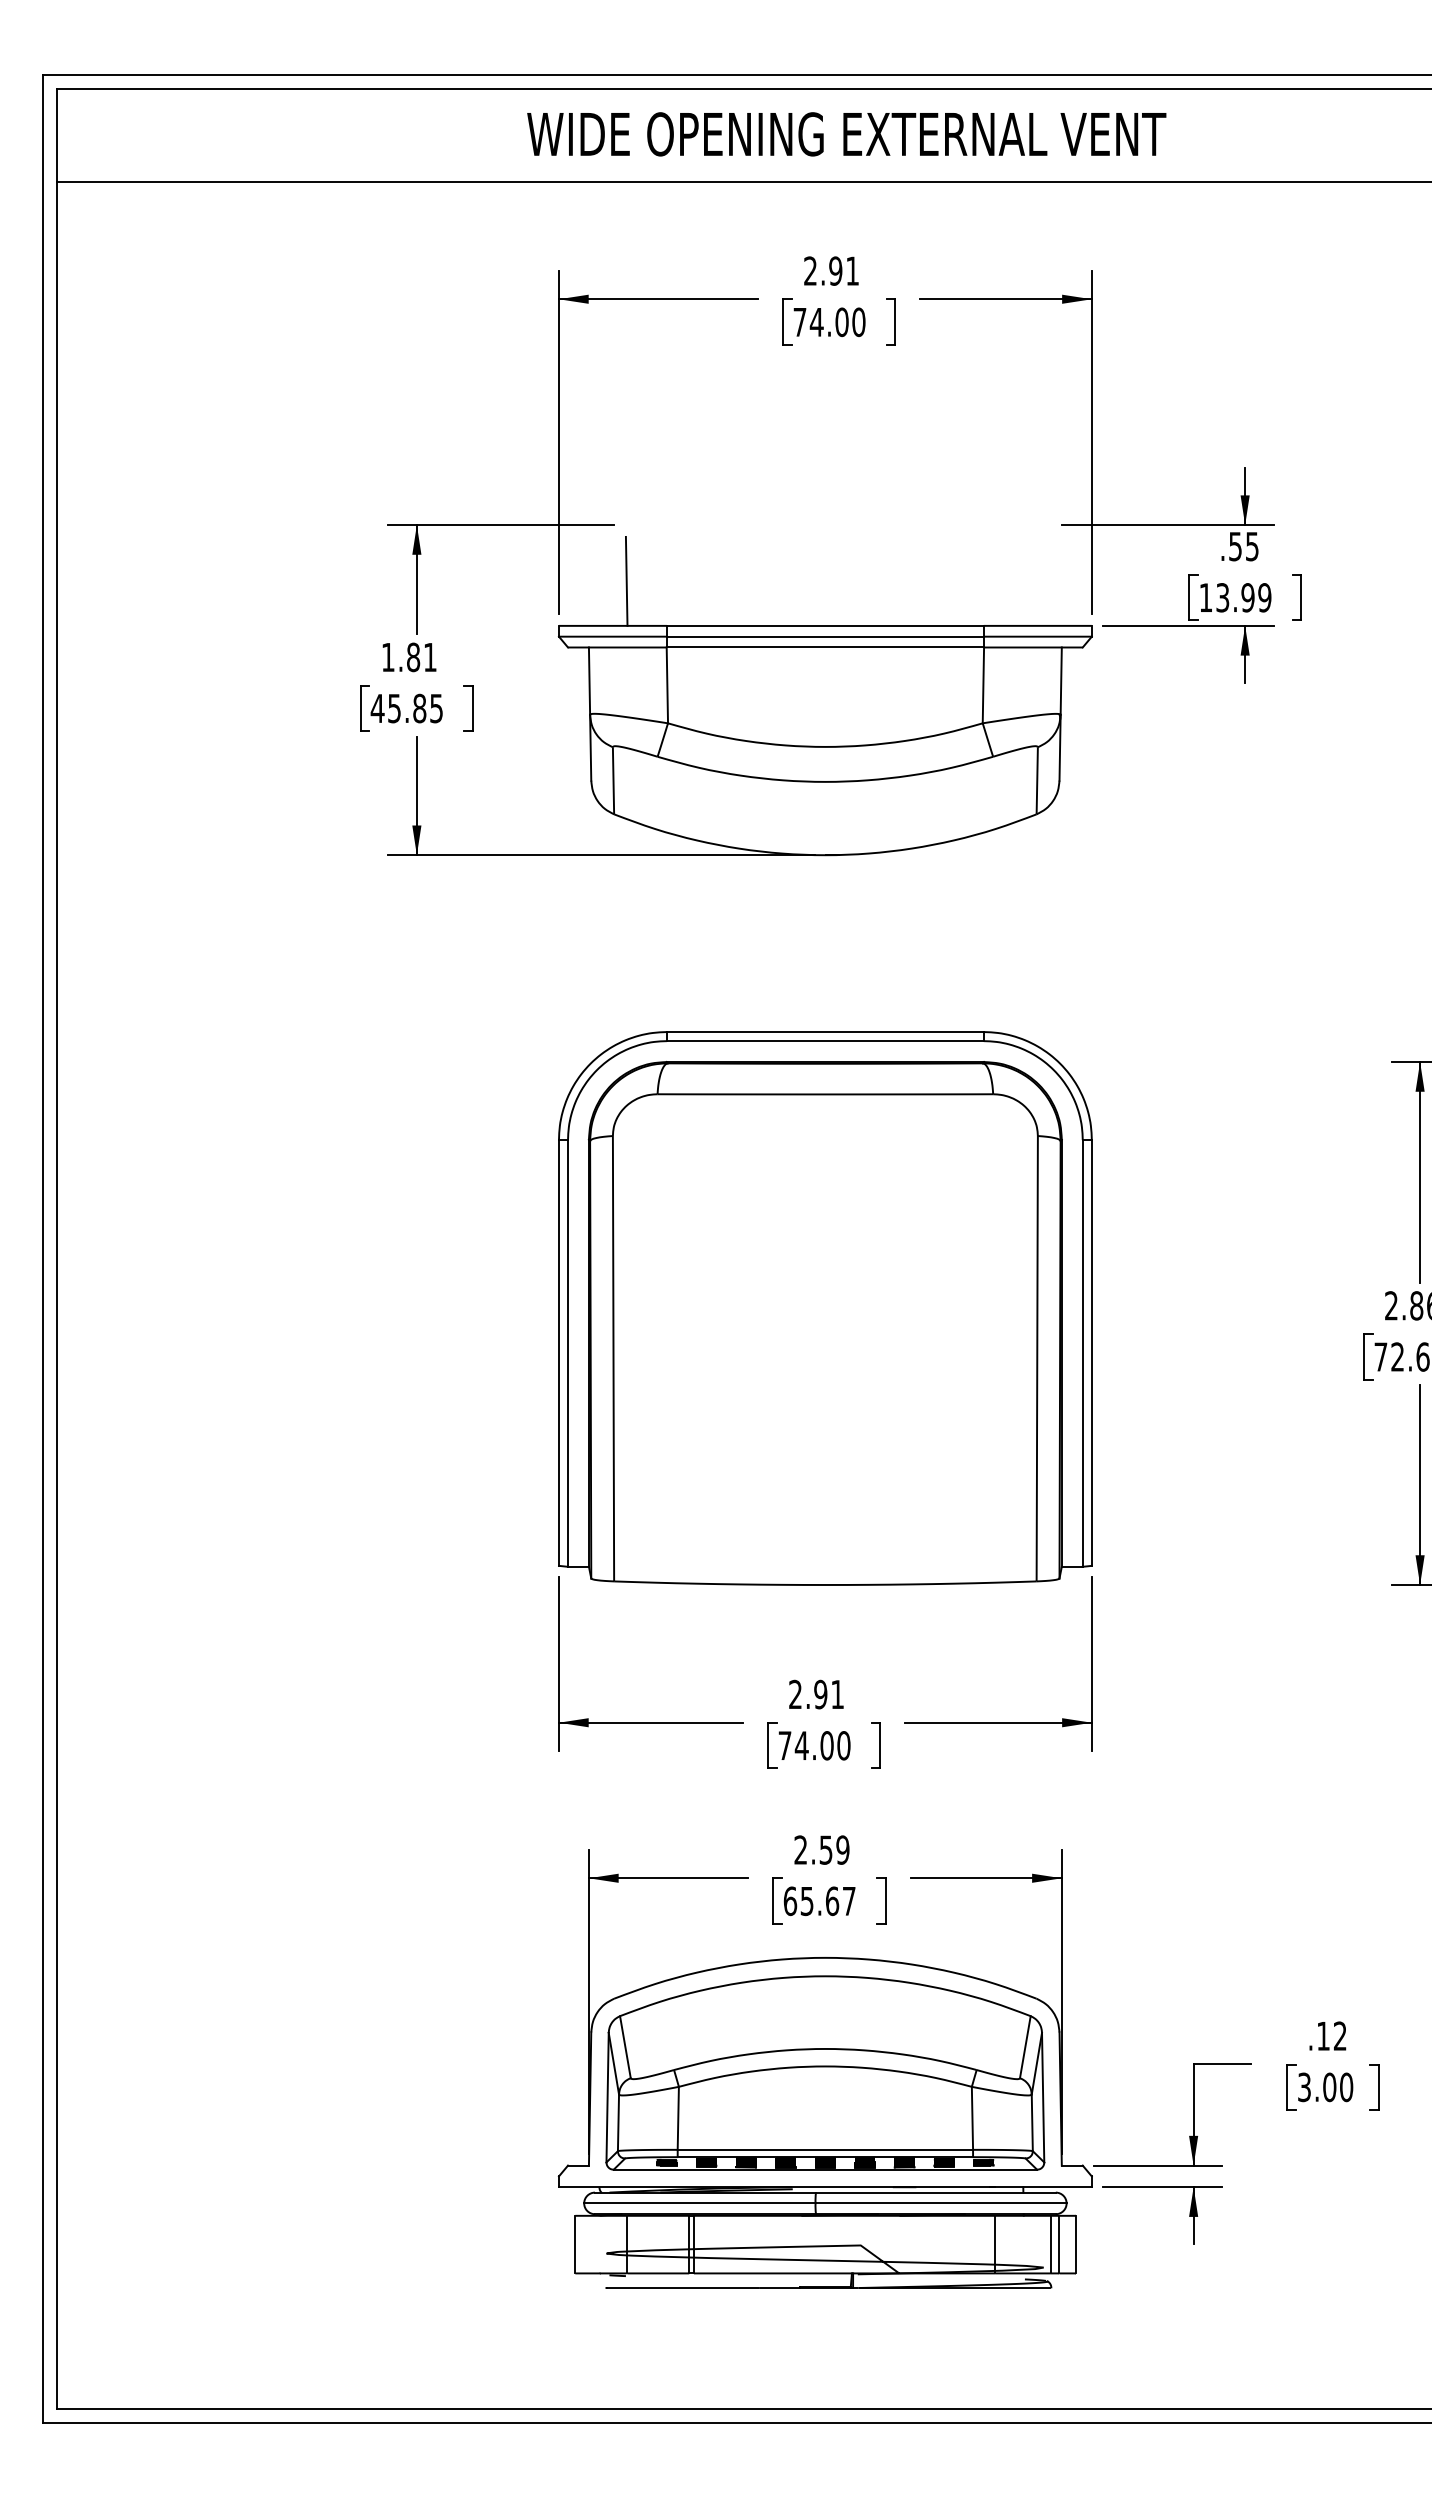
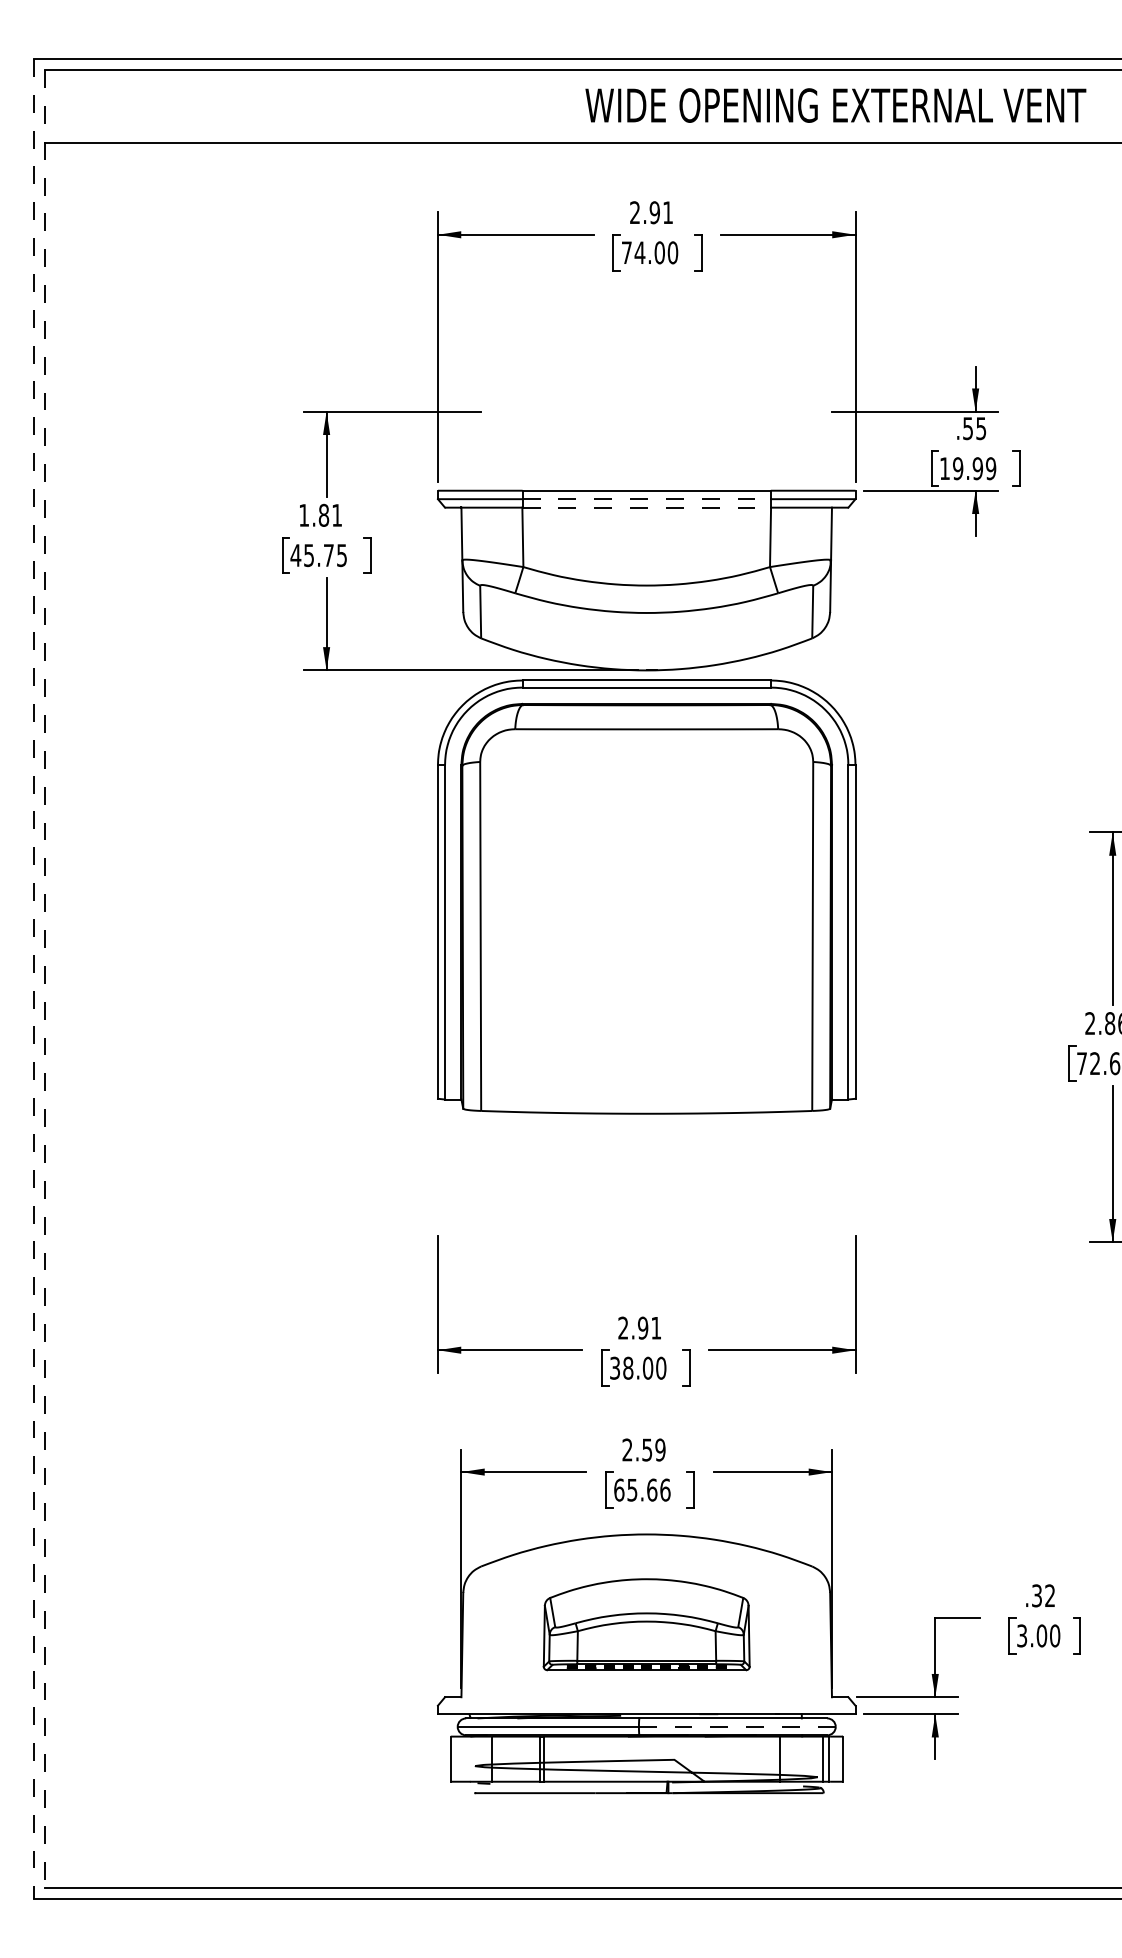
text: (846, 134) -> (835, 105), moved
line: (626, 580) -> (490, 455), removed
text: (1222, 597) -> (957, 468), 13.99 -> 19.99
line: (825, 636) -> (646, 499), solid -> dashed
line: (825, 647) -> (646, 507), solid -> dashed
text: (419, 708) -> (328, 555), 45.85 -> 45.75
line: (57, 1248) -> (44, 978), solid -> dashed
line: (43, 1249) -> (34, 979), solid -> dashed
part: (825, 1308) -> (646, 897), moved
text: (793, 1745) -> (621, 1368), 74.00 -> 38.00
text: (848, 1901) -> (664, 1490), 65.67 -> 65.66
text: (1323, 2035) -> (1037, 1595), .12 -> .32
part: (825, 2072) -> (646, 1624), size x0.6
line: (941, 2203) -> (737, 1726), solid -> dashed

